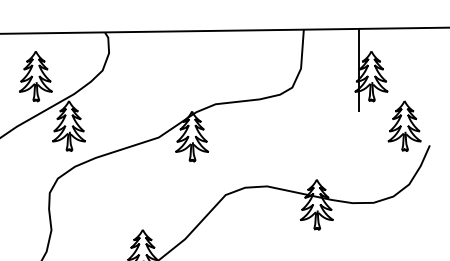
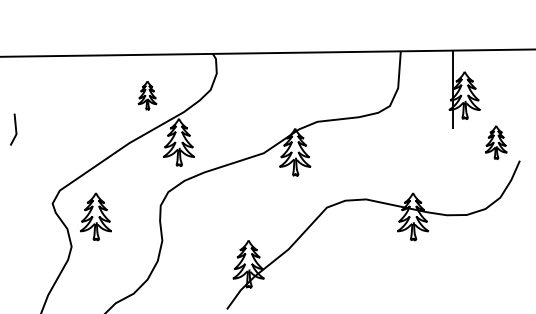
part: (35, 76) -> (147, 95), size x0.6
part: (405, 126) -> (496, 142), size x0.7

